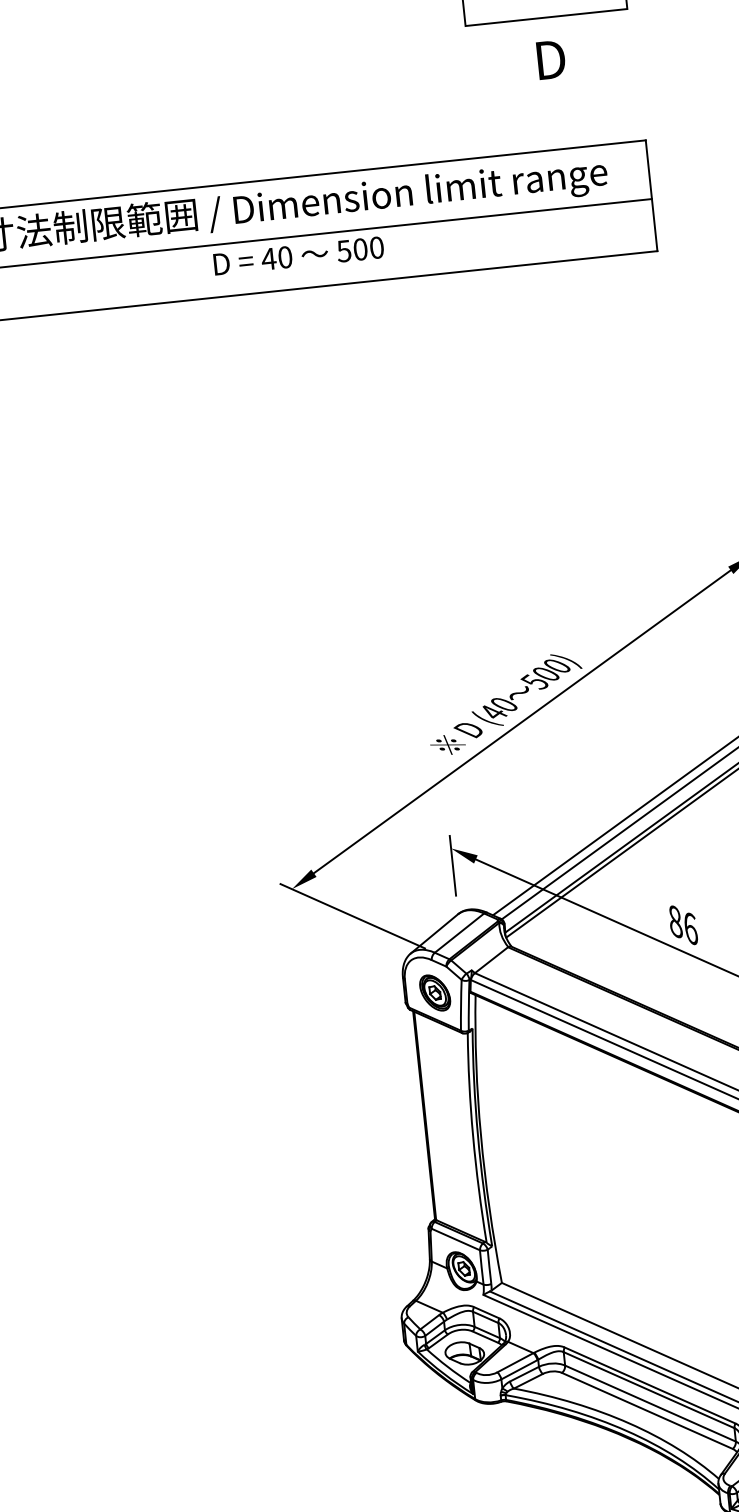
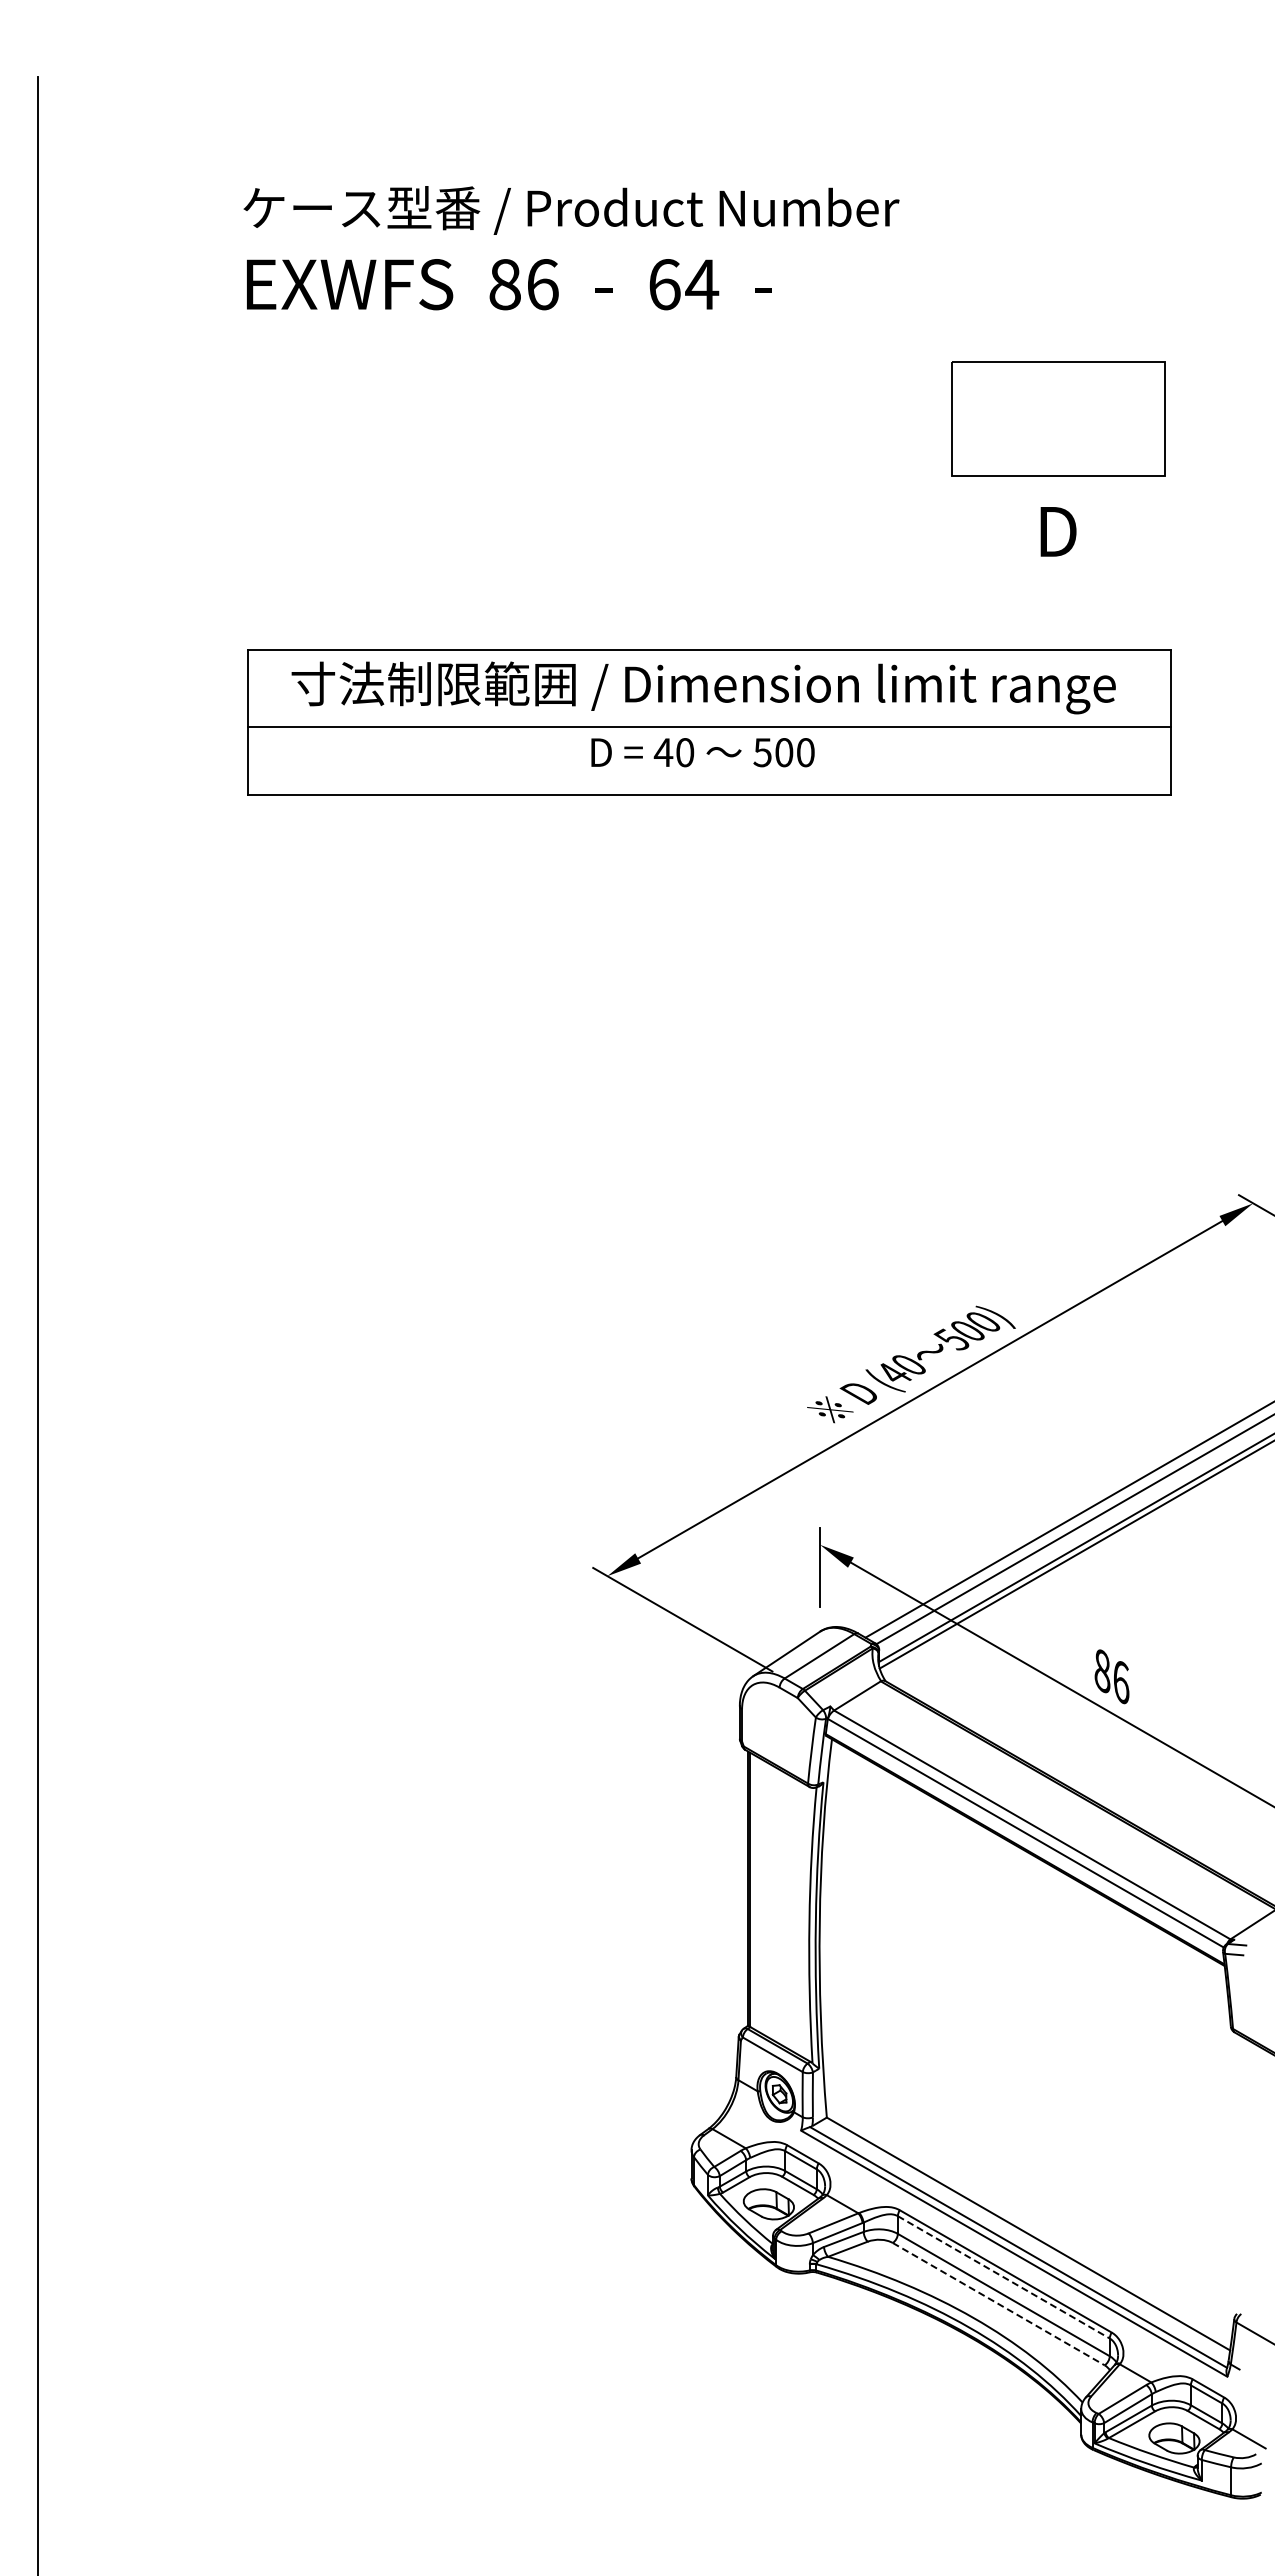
part: (435, 992) -> (779, 1730), removed
line: (649, 1390) -> (1004, 2277), solid -> dashed
line: (647, 1411) -> (999, 2304), solid -> dashed

